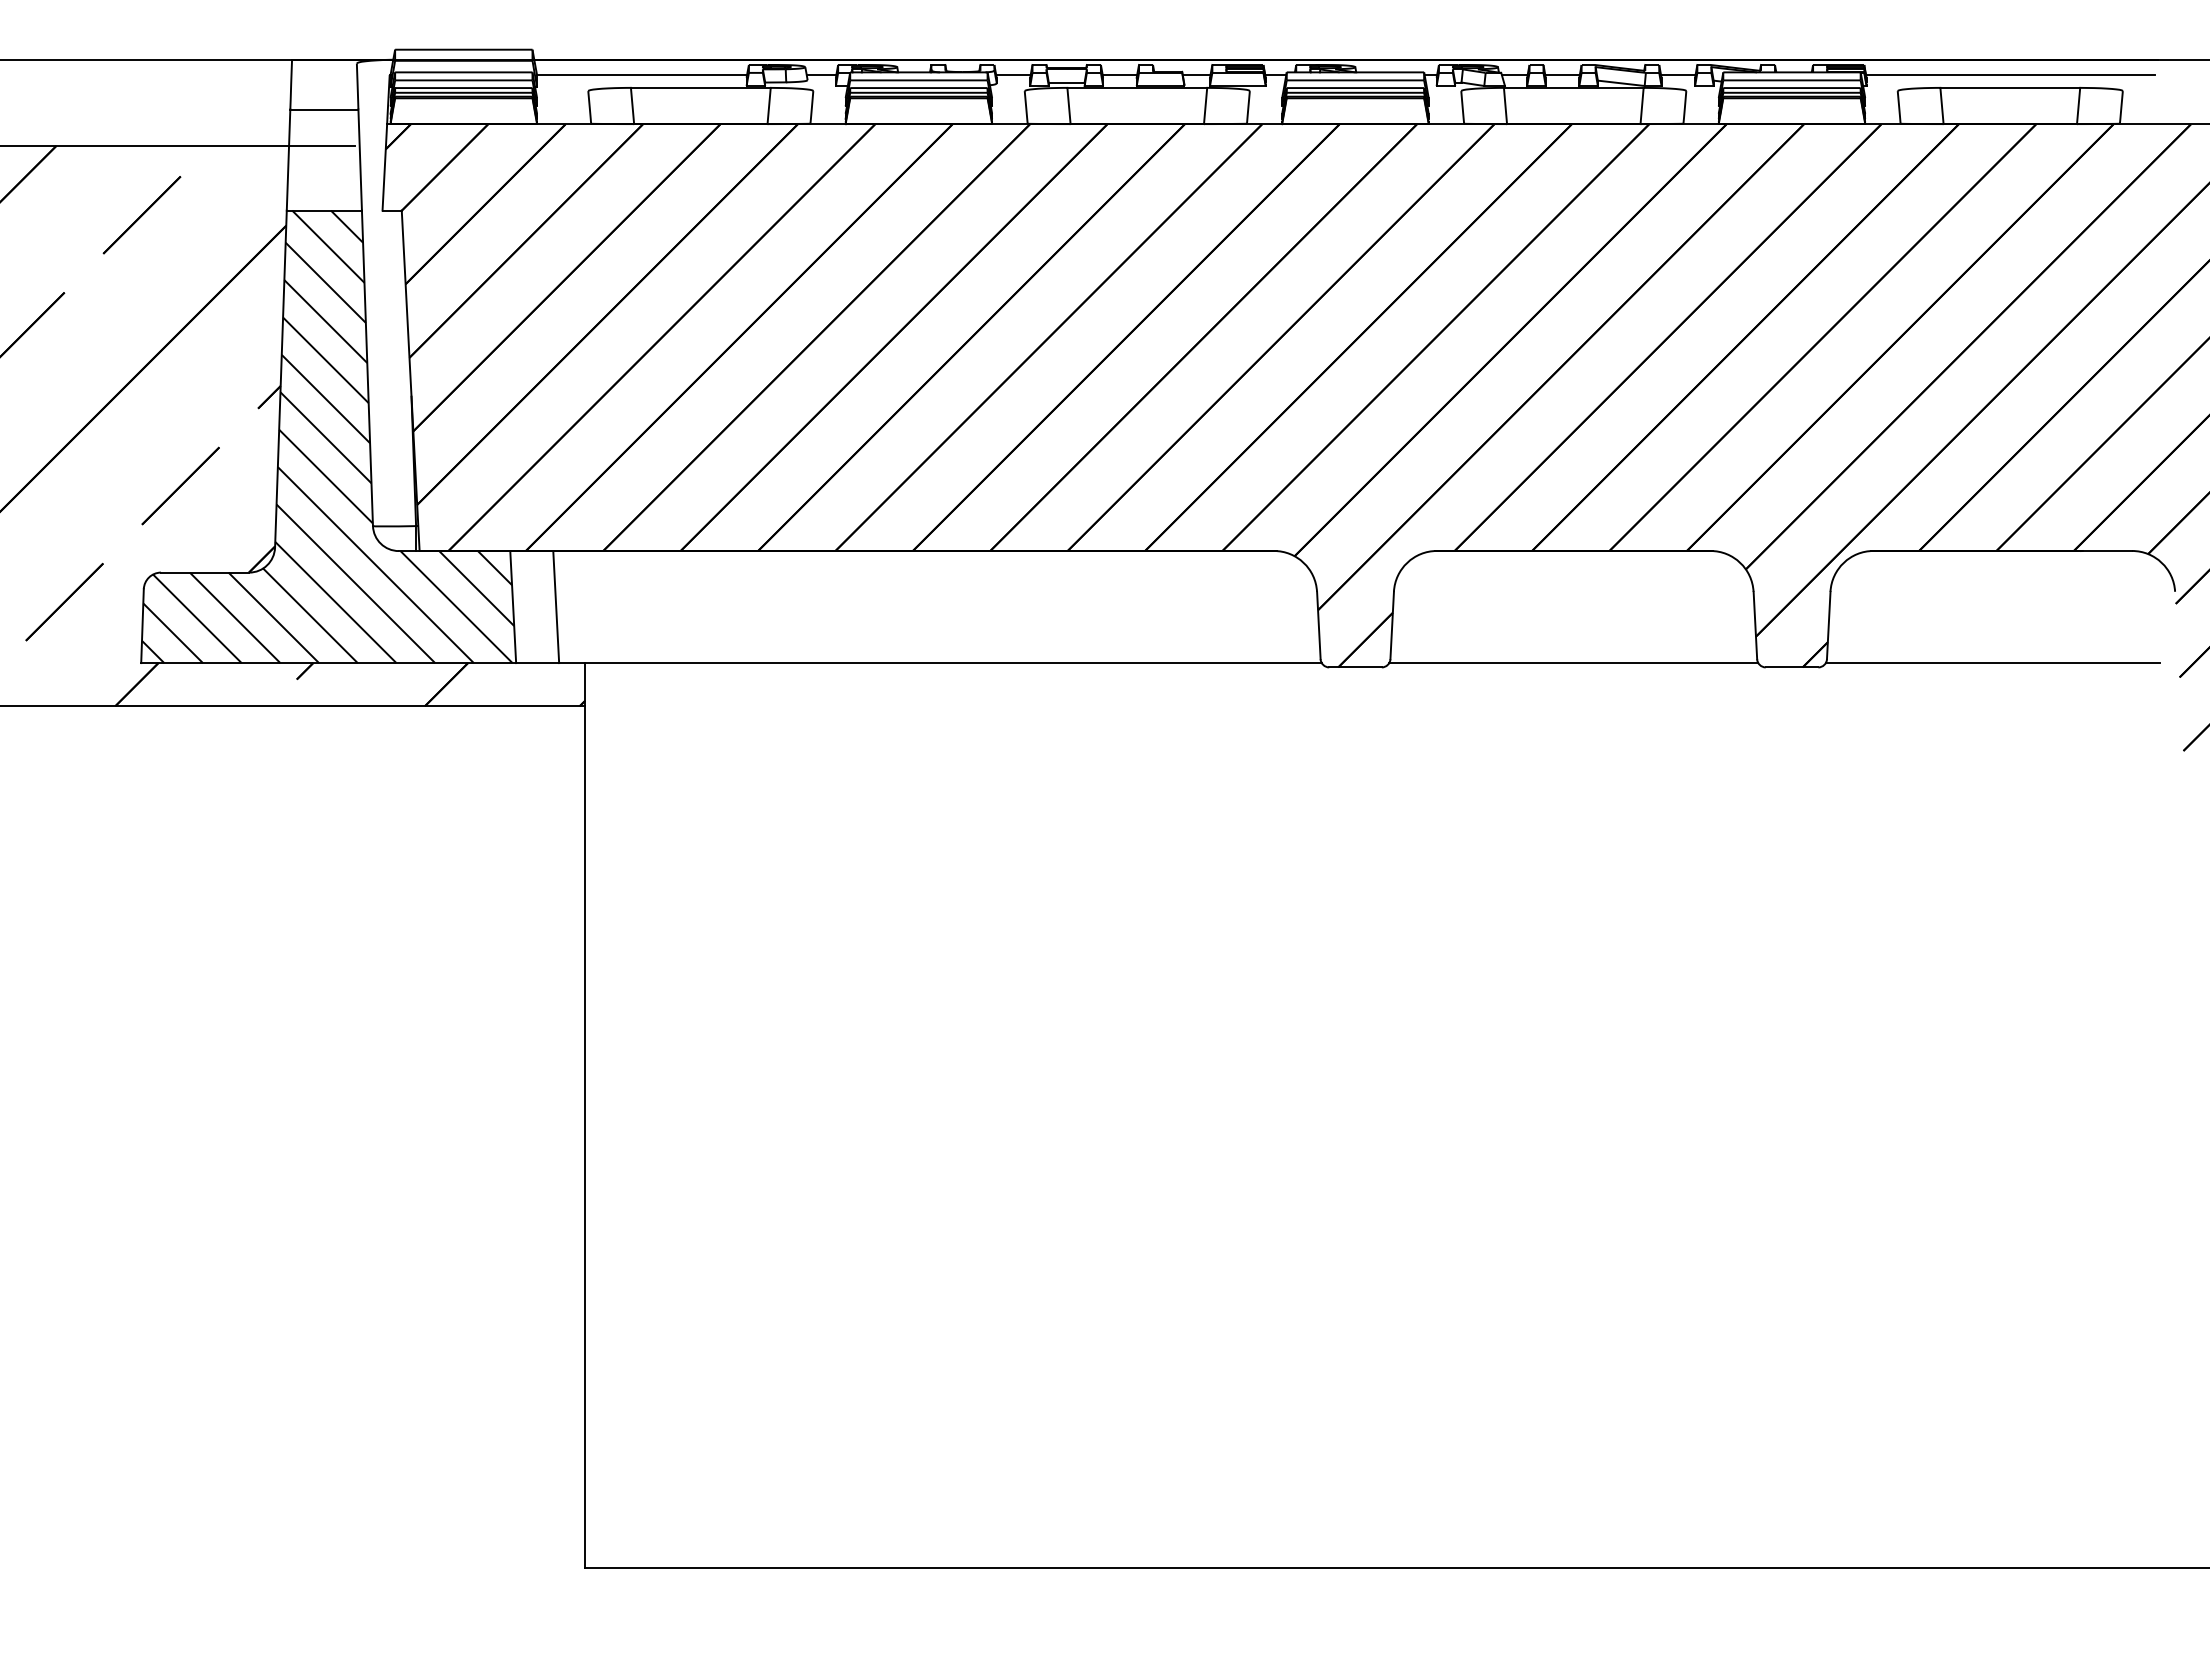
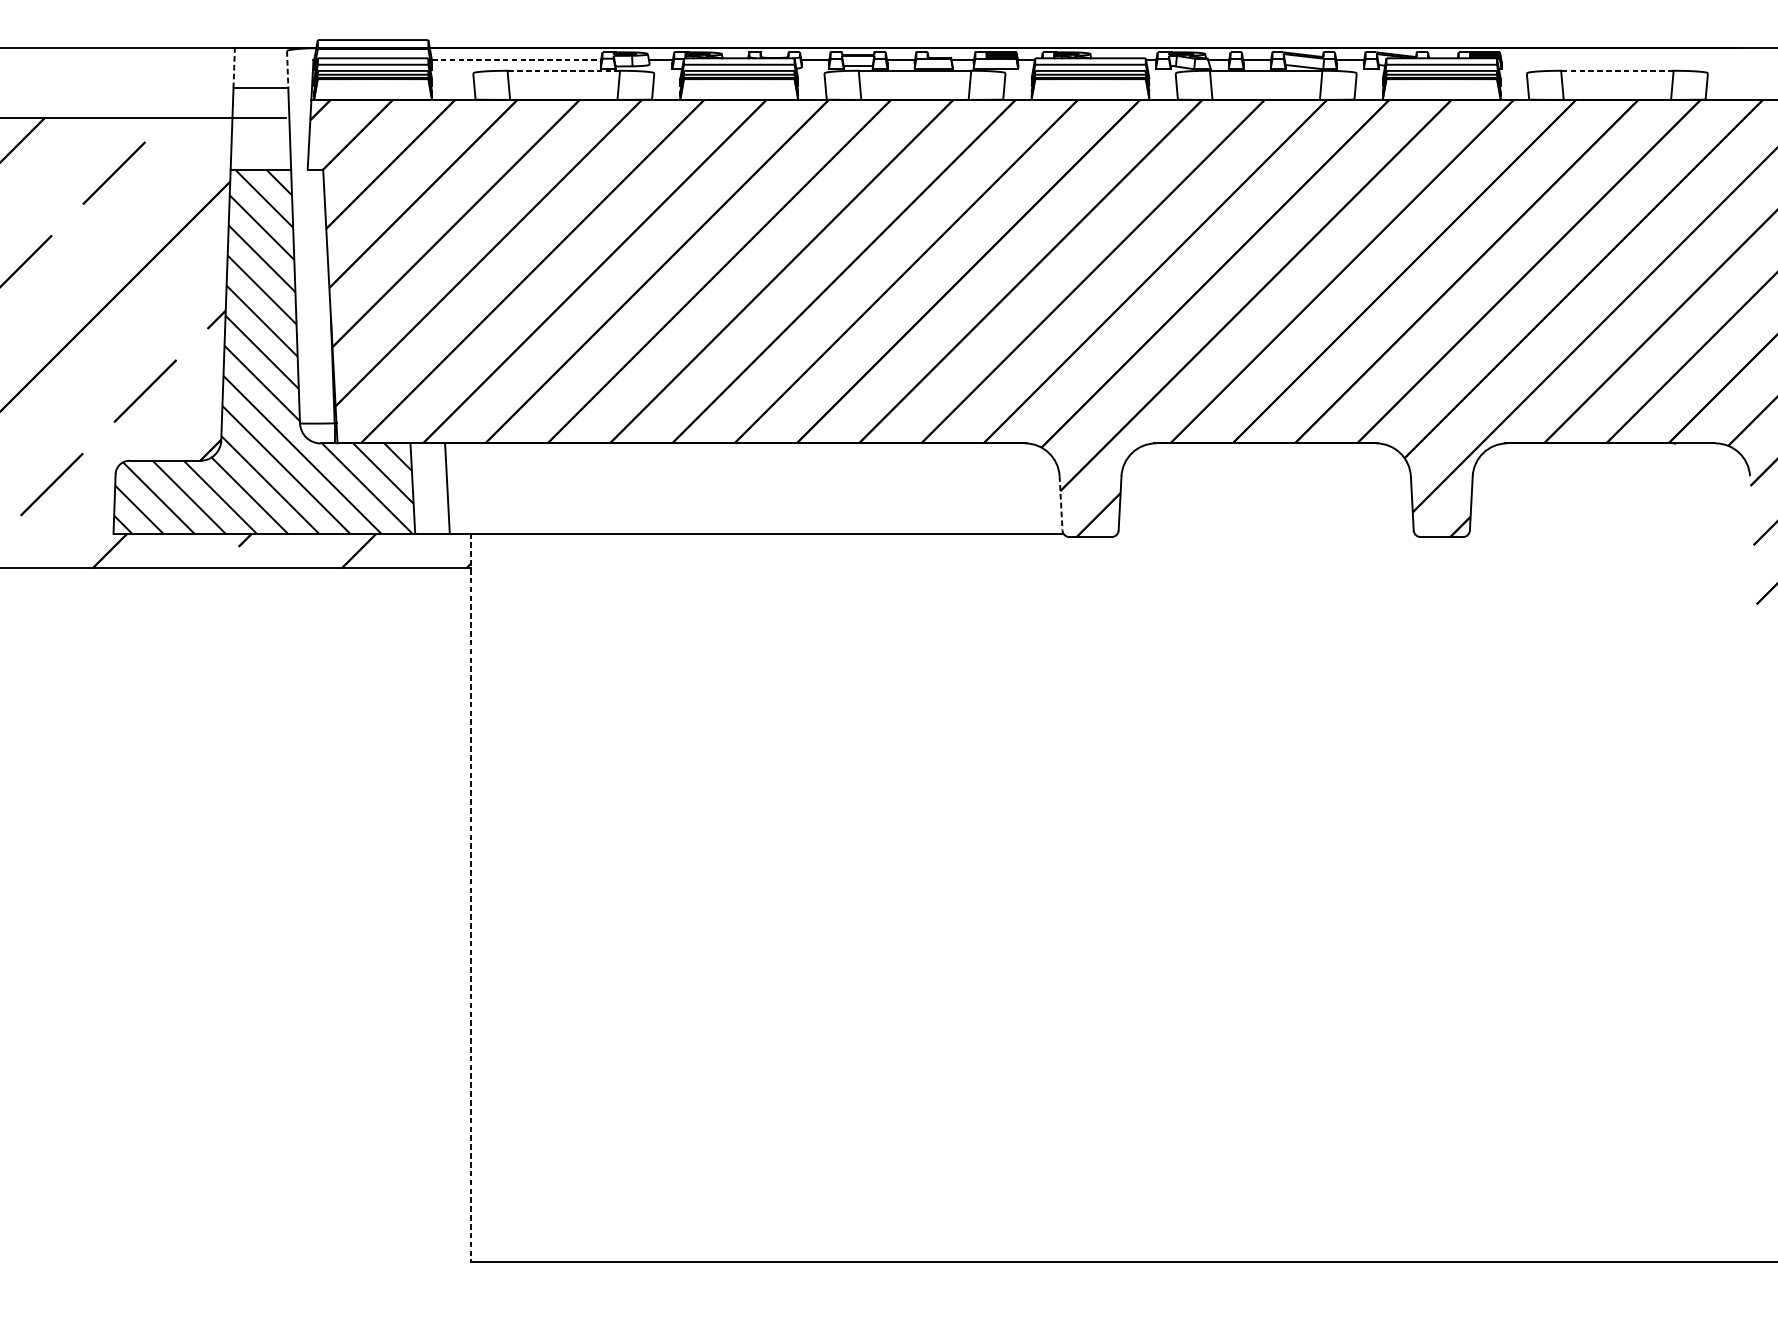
line: (642, 75) -> (516, 60), solid -> dashed
line: (2010, 75) -> (1617, 60), removed
line: (291, 84) -> (234, 68), solid -> dashed
line: (357, 86) -> (287, 69), solid -> dashed
line: (700, 87) -> (563, 70), solid -> dashed
line: (2010, 87) -> (1617, 70), solid -> dashed
line: (1318, 625) -> (1060, 503), solid -> dashed
line: (1573, 663) -> (1265, 533), removed
line: (1992, 663) -> (1603, 533), removed
line: (585, 1116) -> (471, 898), solid -> dashed

